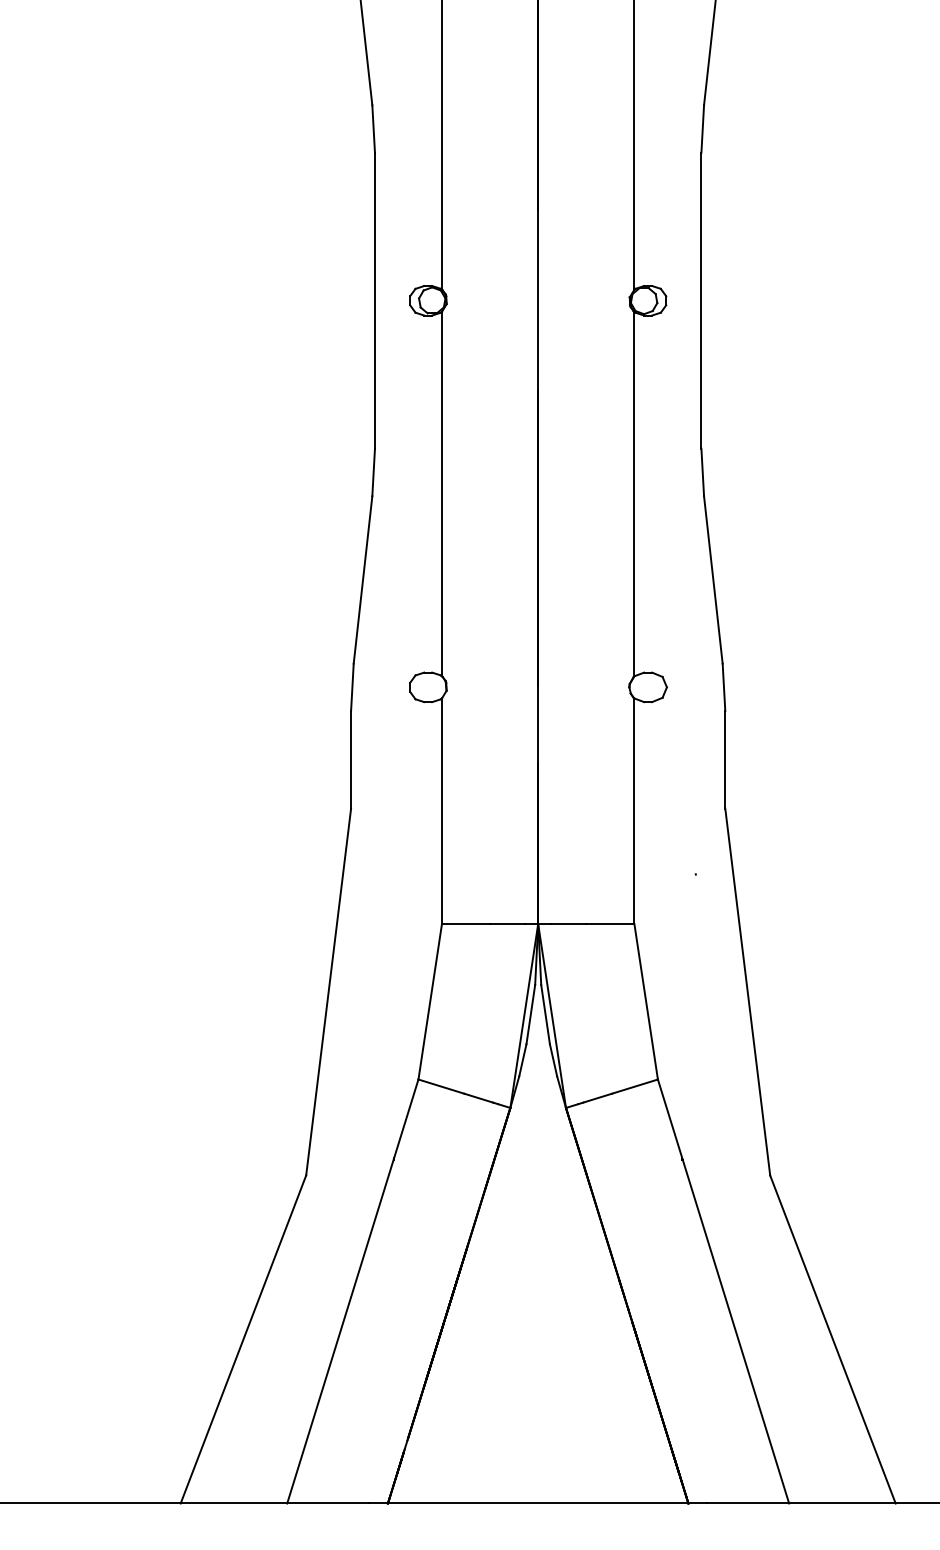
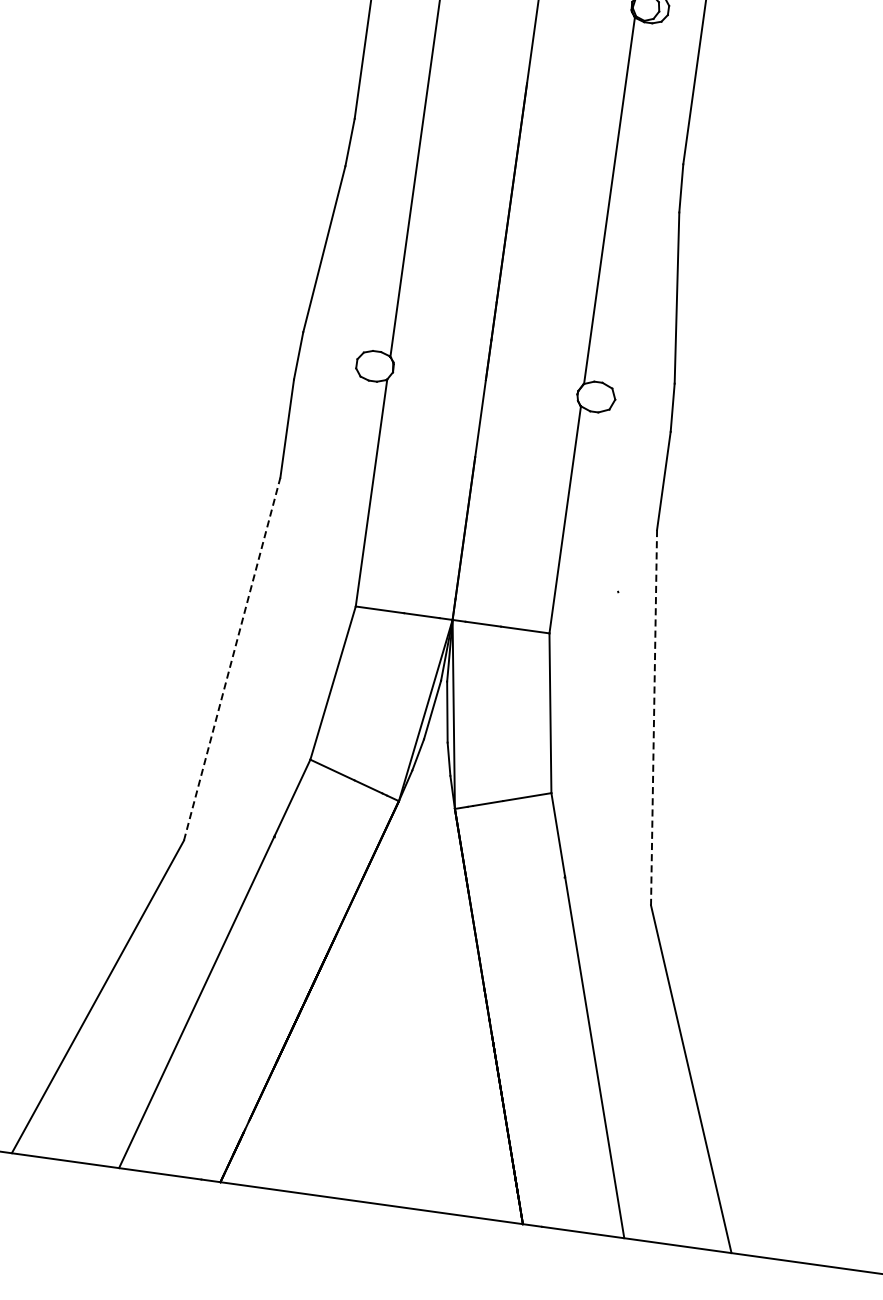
line: (328, 992) -> (231, 659), solid -> dashed
line: (747, 992) -> (653, 718), solid -> dashed

